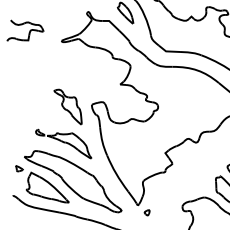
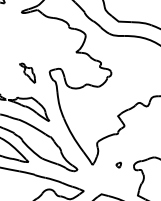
part: (67, 106) -> (27, 72), size x0.6
part: (146, 212) -> (118, 164), moved

